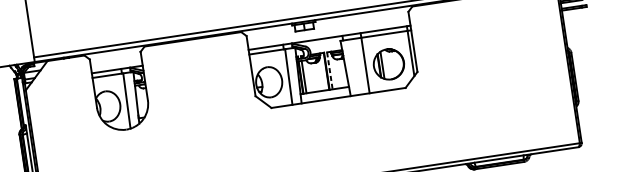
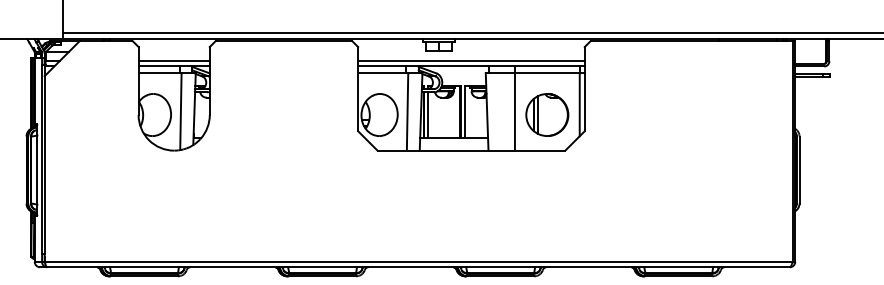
line: (329, 34) -> (471, 61), added
line: (116, 66) -> (173, 61), added
line: (330, 70) -> (465, 111), dashed -> solid

